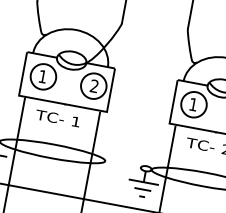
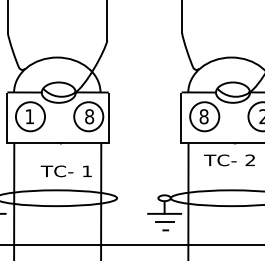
text: (94, 86) -> (89, 116), 2 -> 8
text: (192, 104) -> (203, 116), 1 -> 8
text: (57, 118) -> (65, 171), moved

